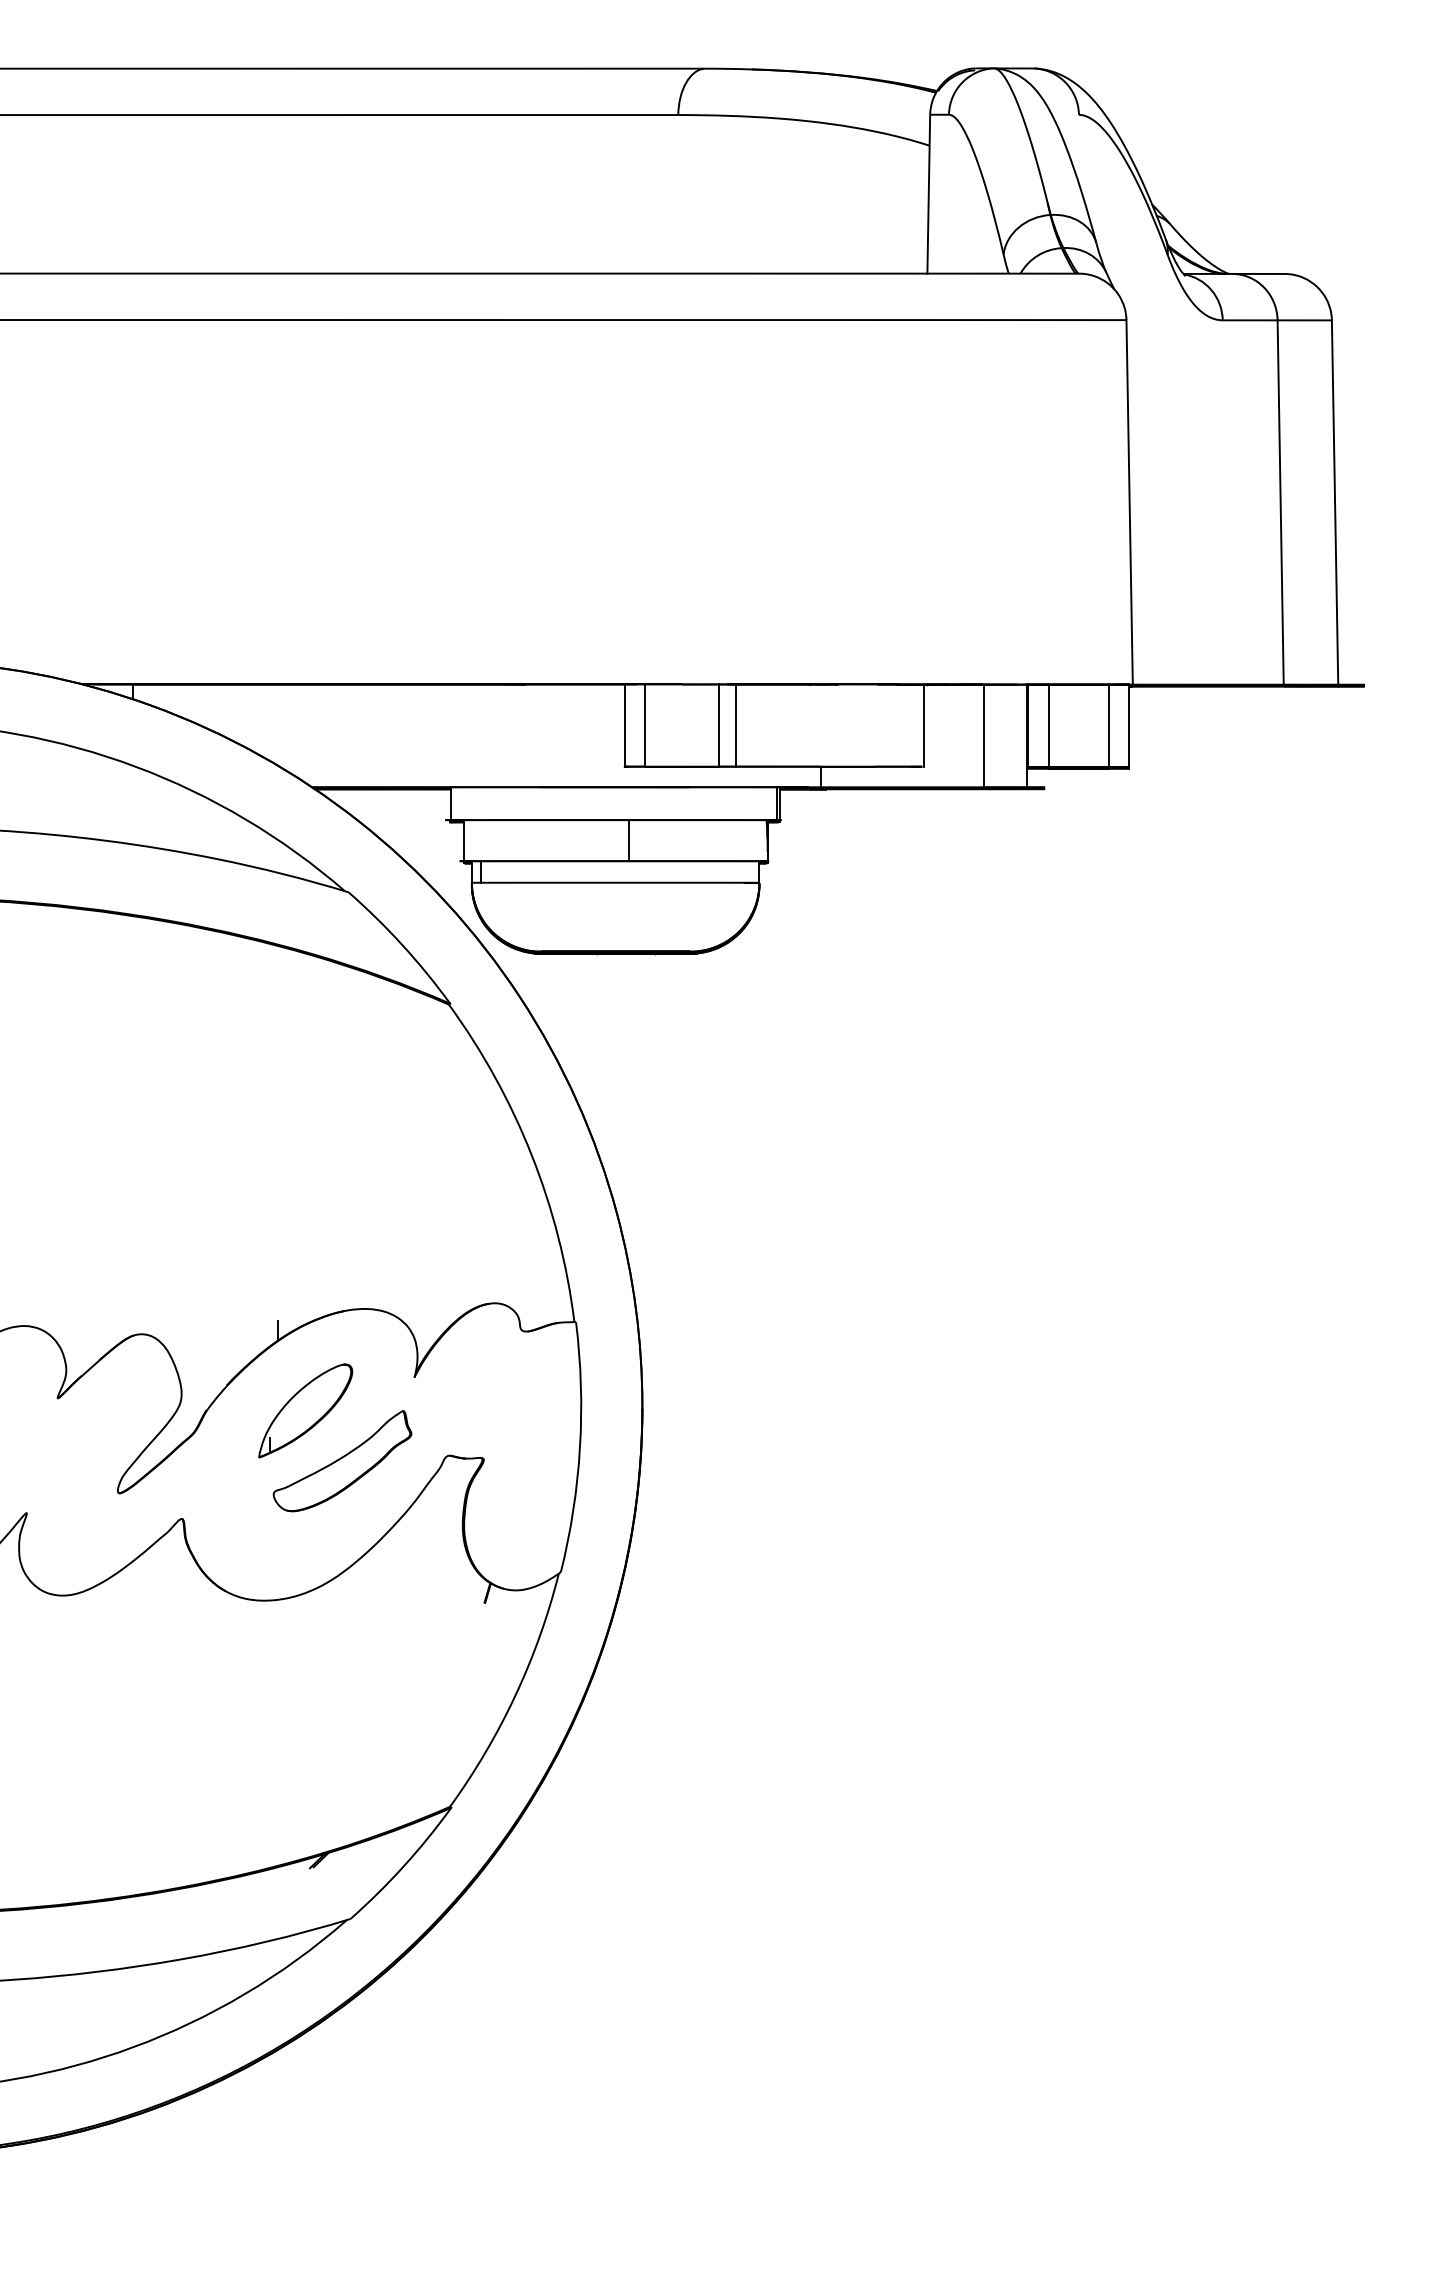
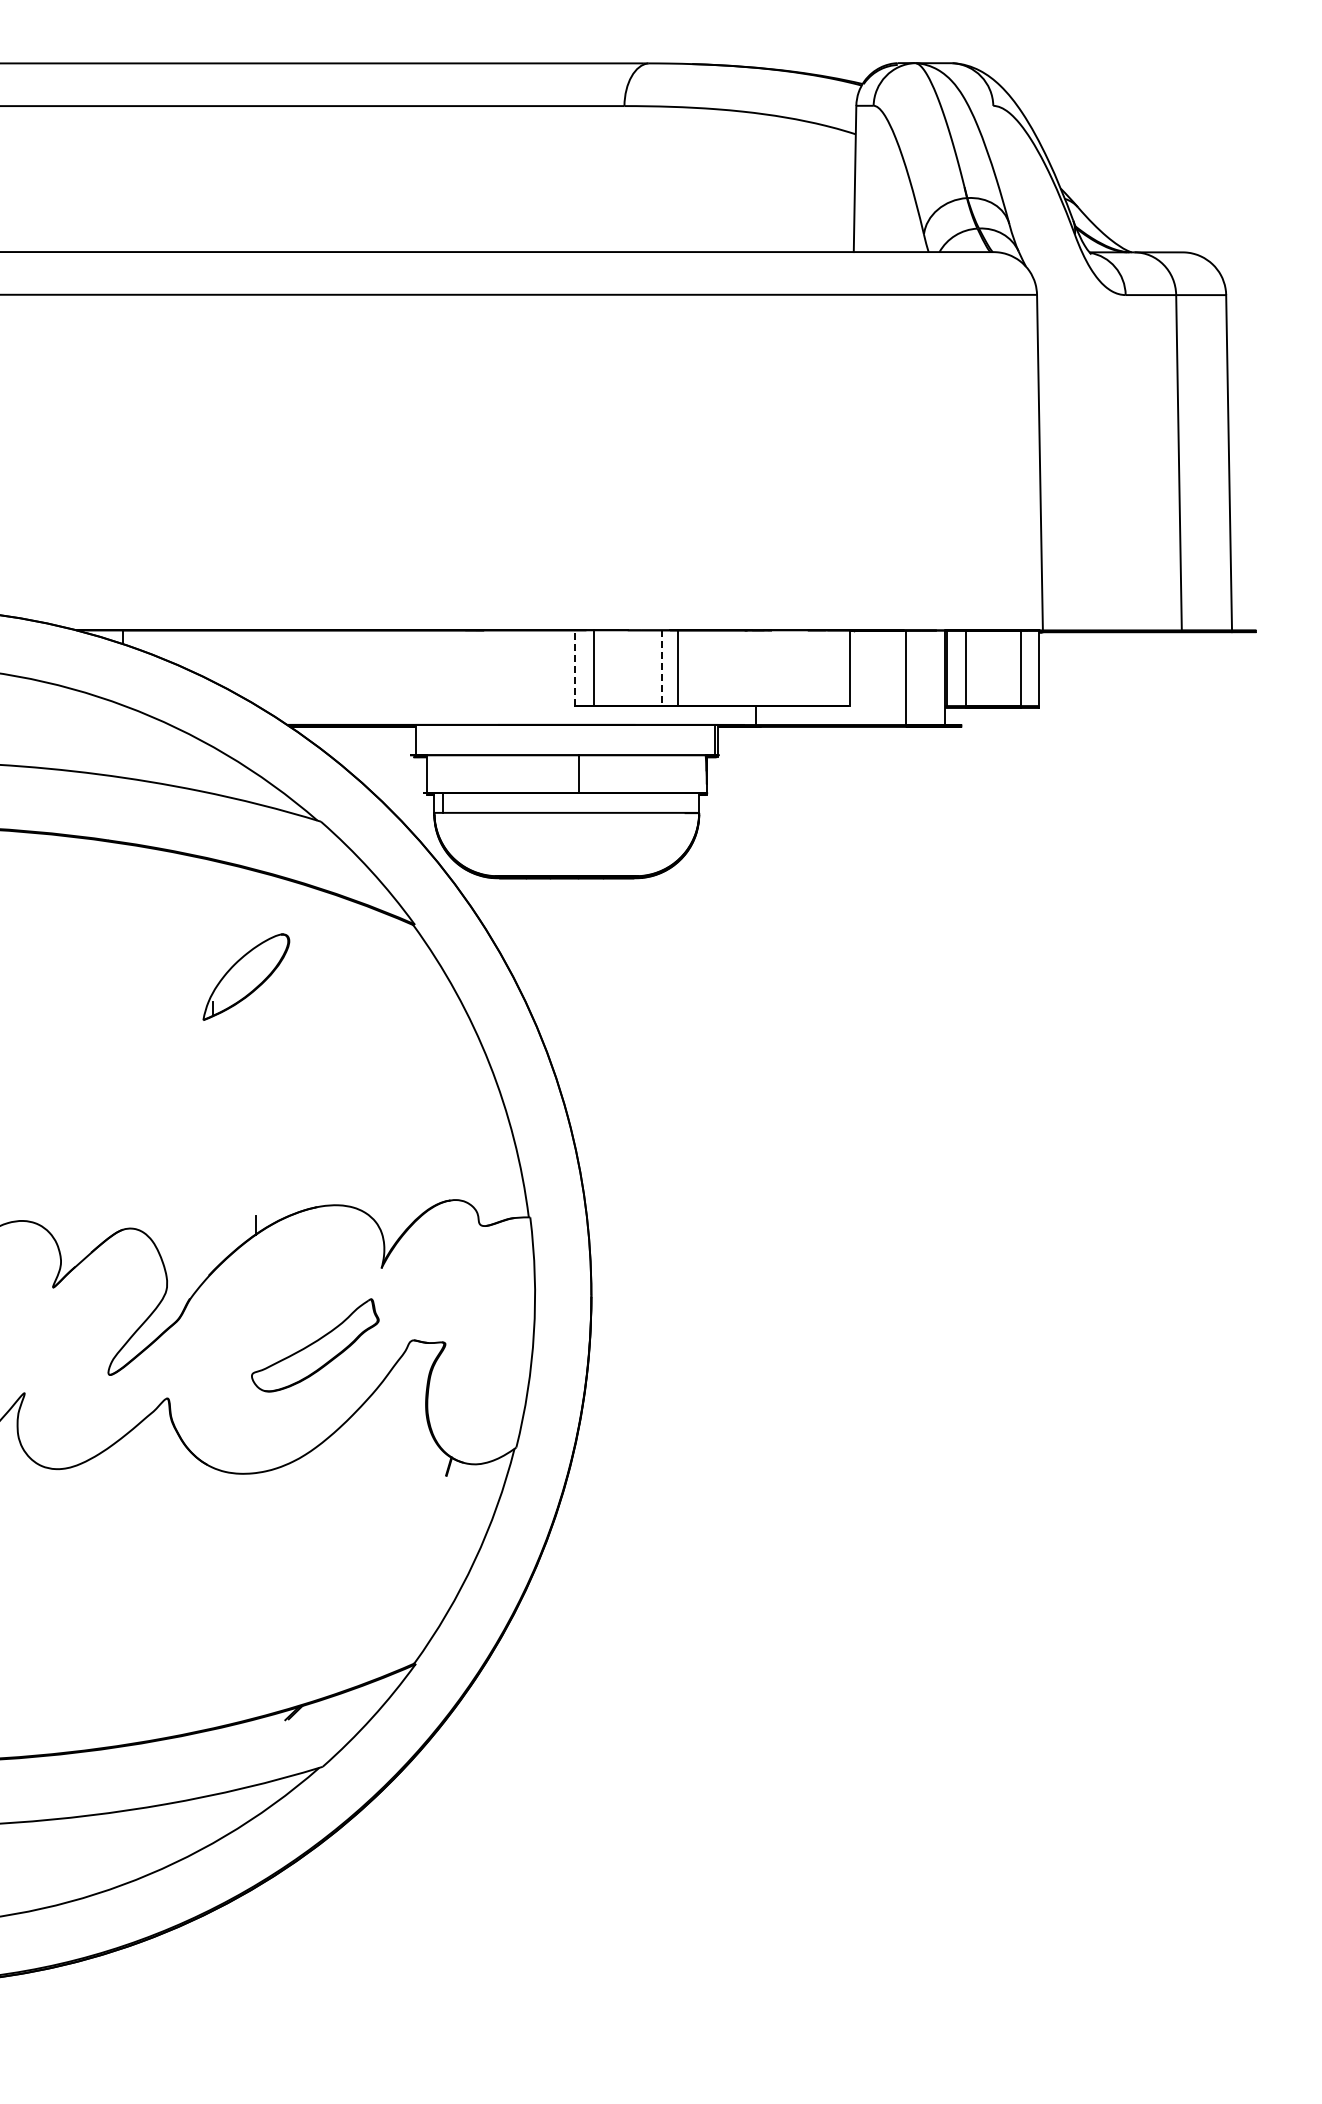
line: (625, 725) -> (575, 668), solid -> dashed
line: (719, 725) -> (662, 668), solid -> dashed
part: (305, 1410) -> (246, 976), moved

